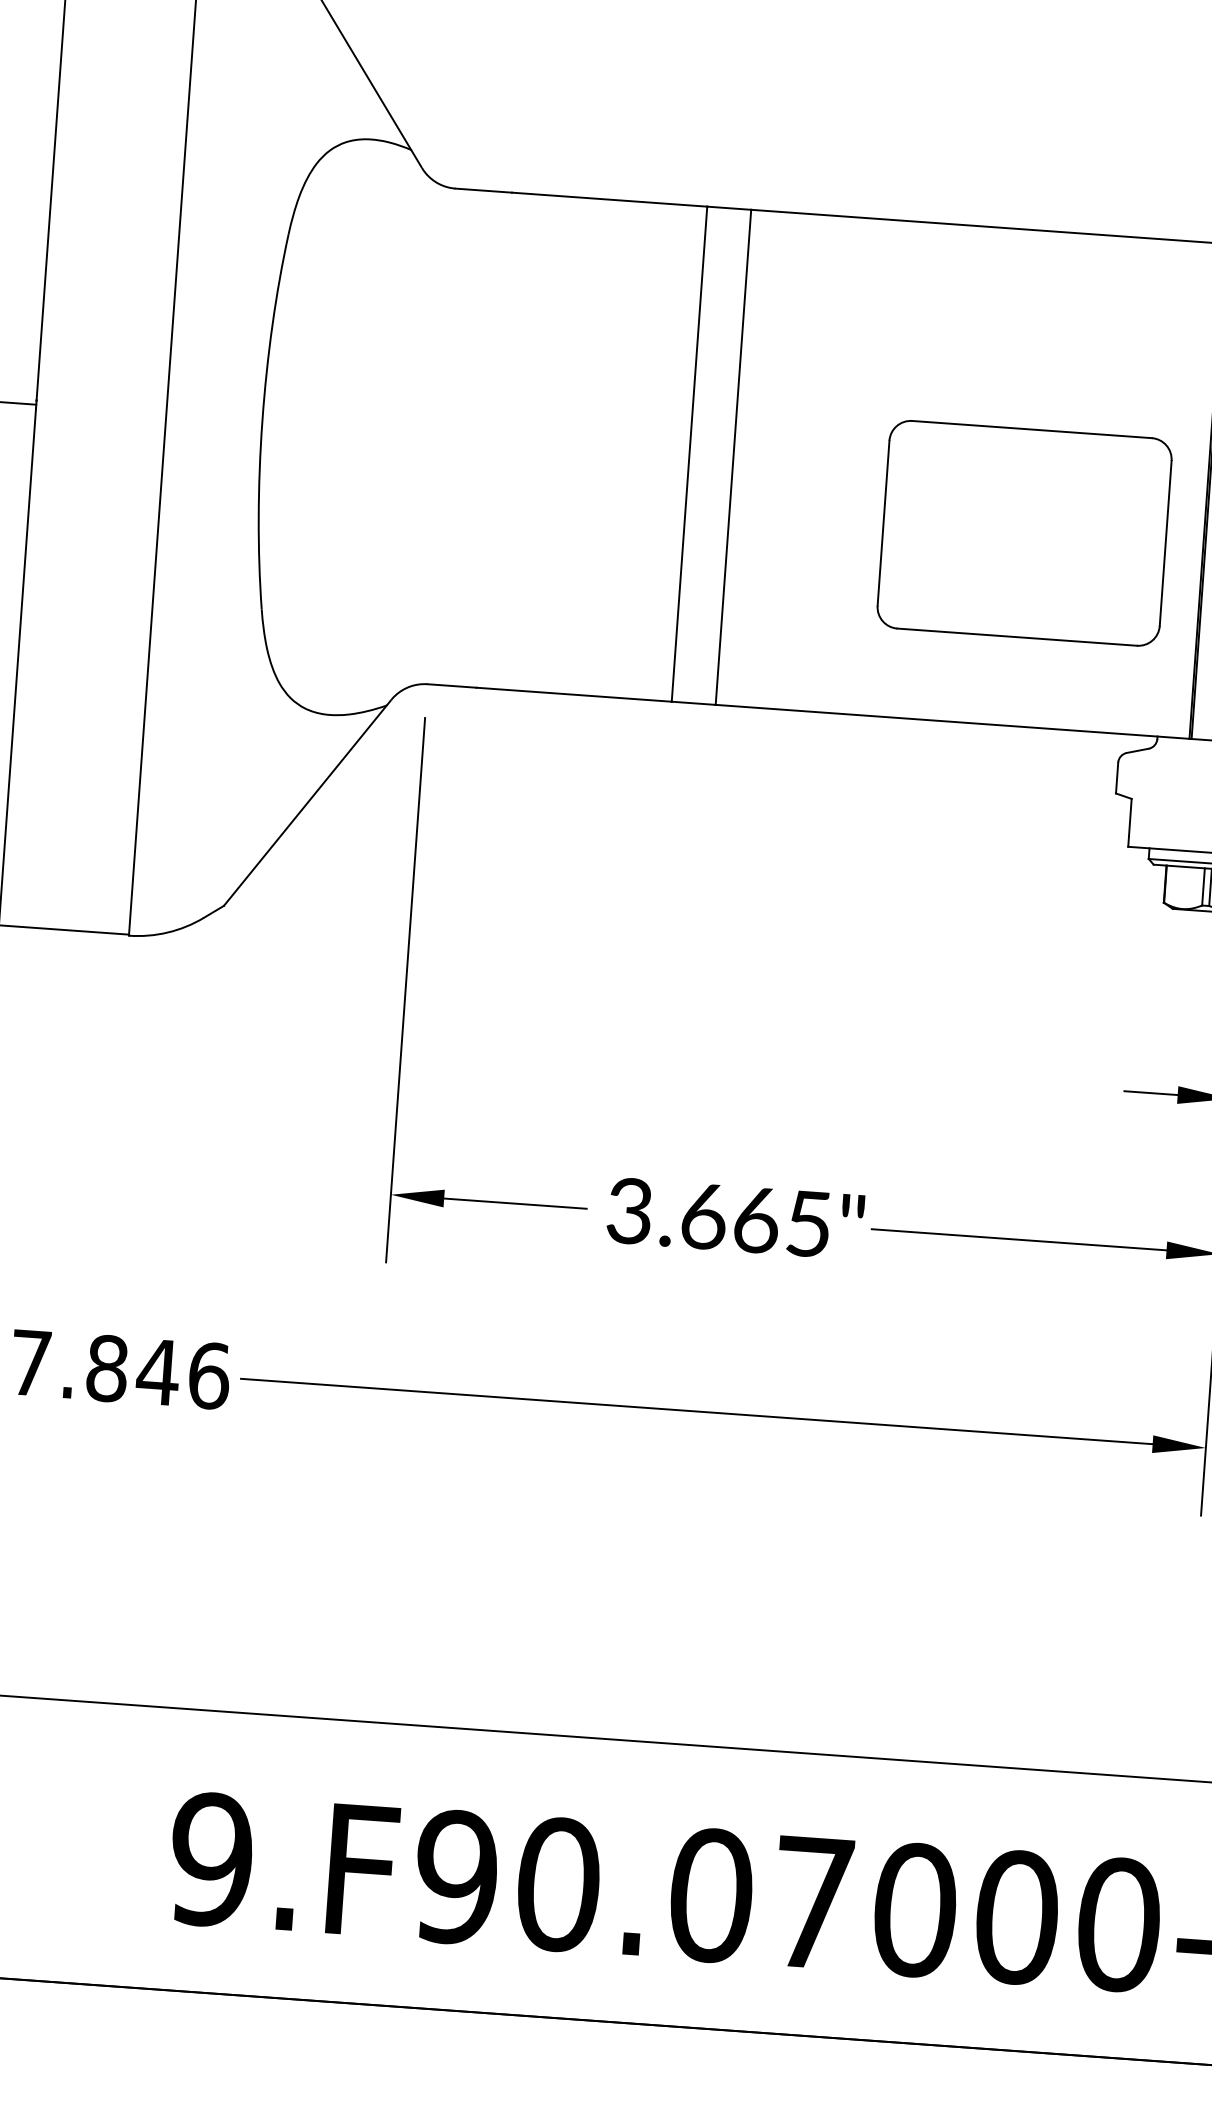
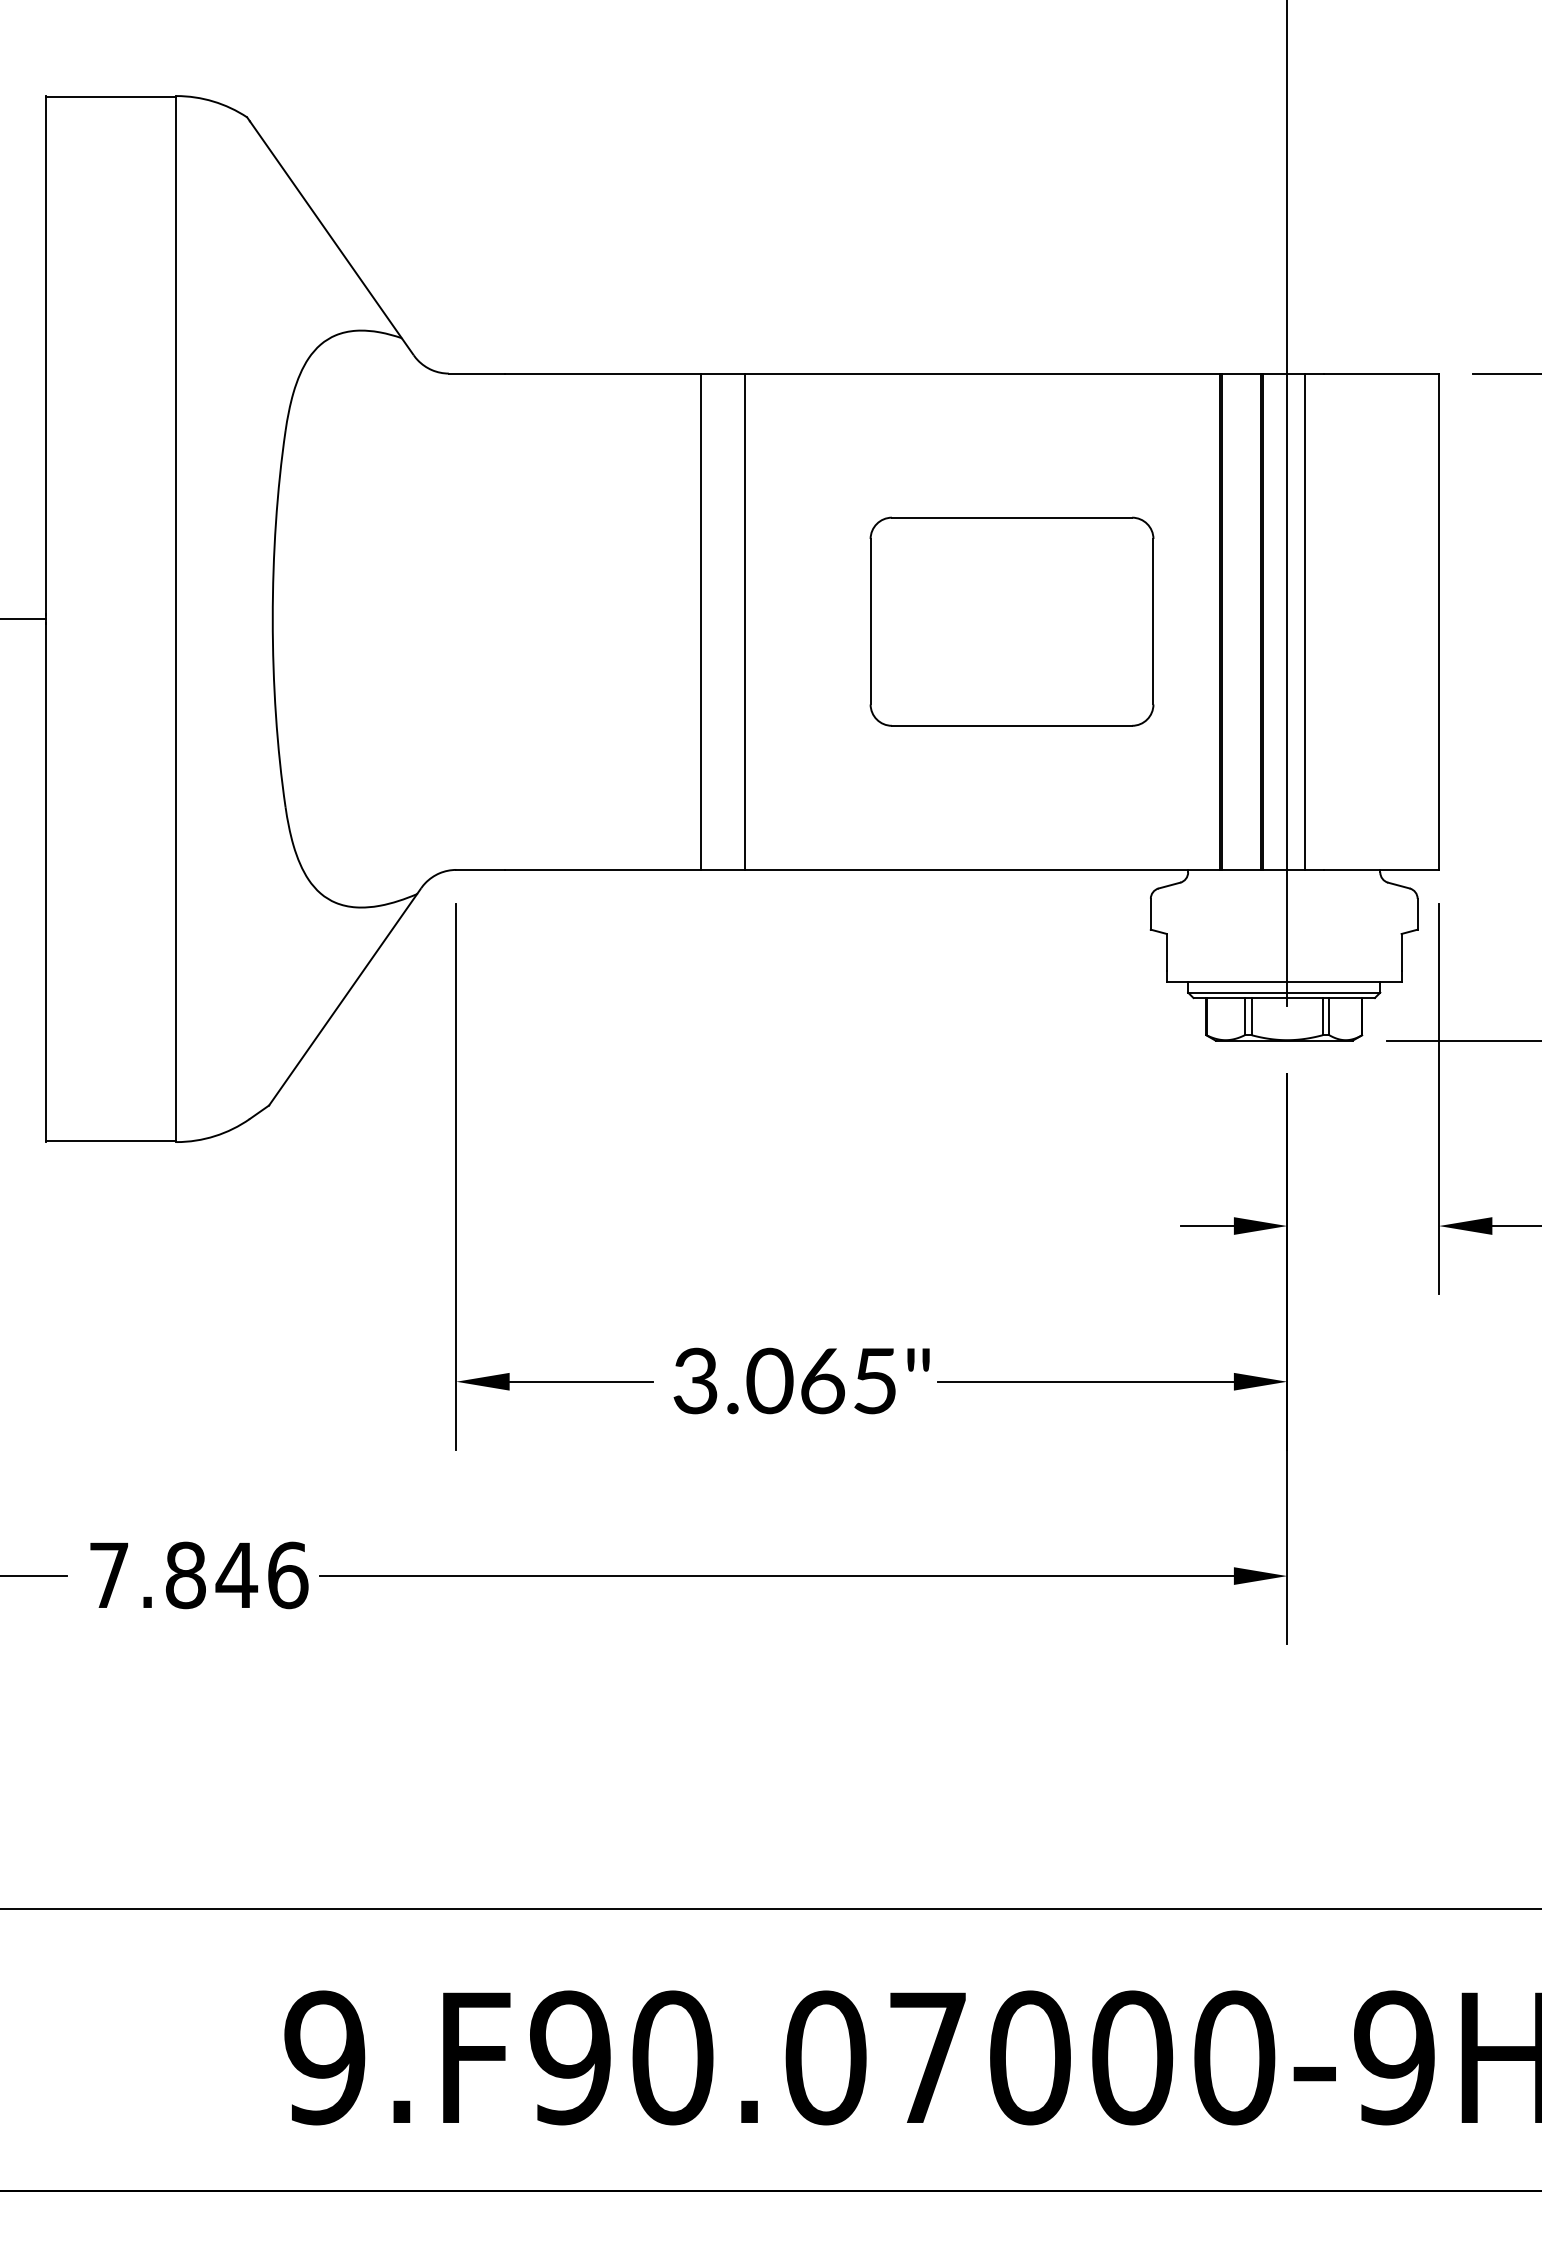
part: (1024, 533) -> (1011, 621), moved
text: (703, 1215) -> (769, 1380), 3.665" -> 3.065"

